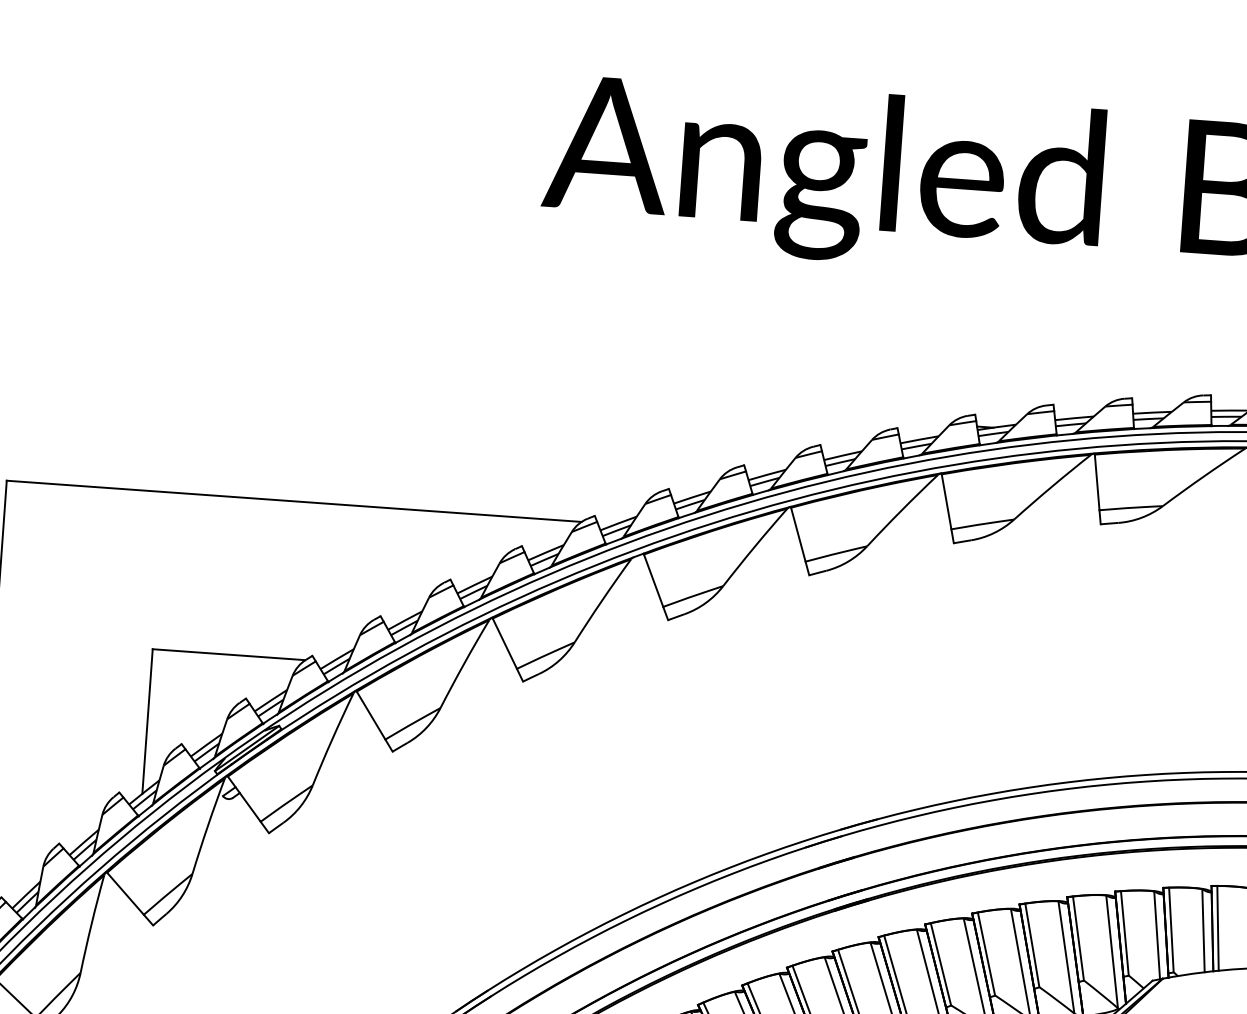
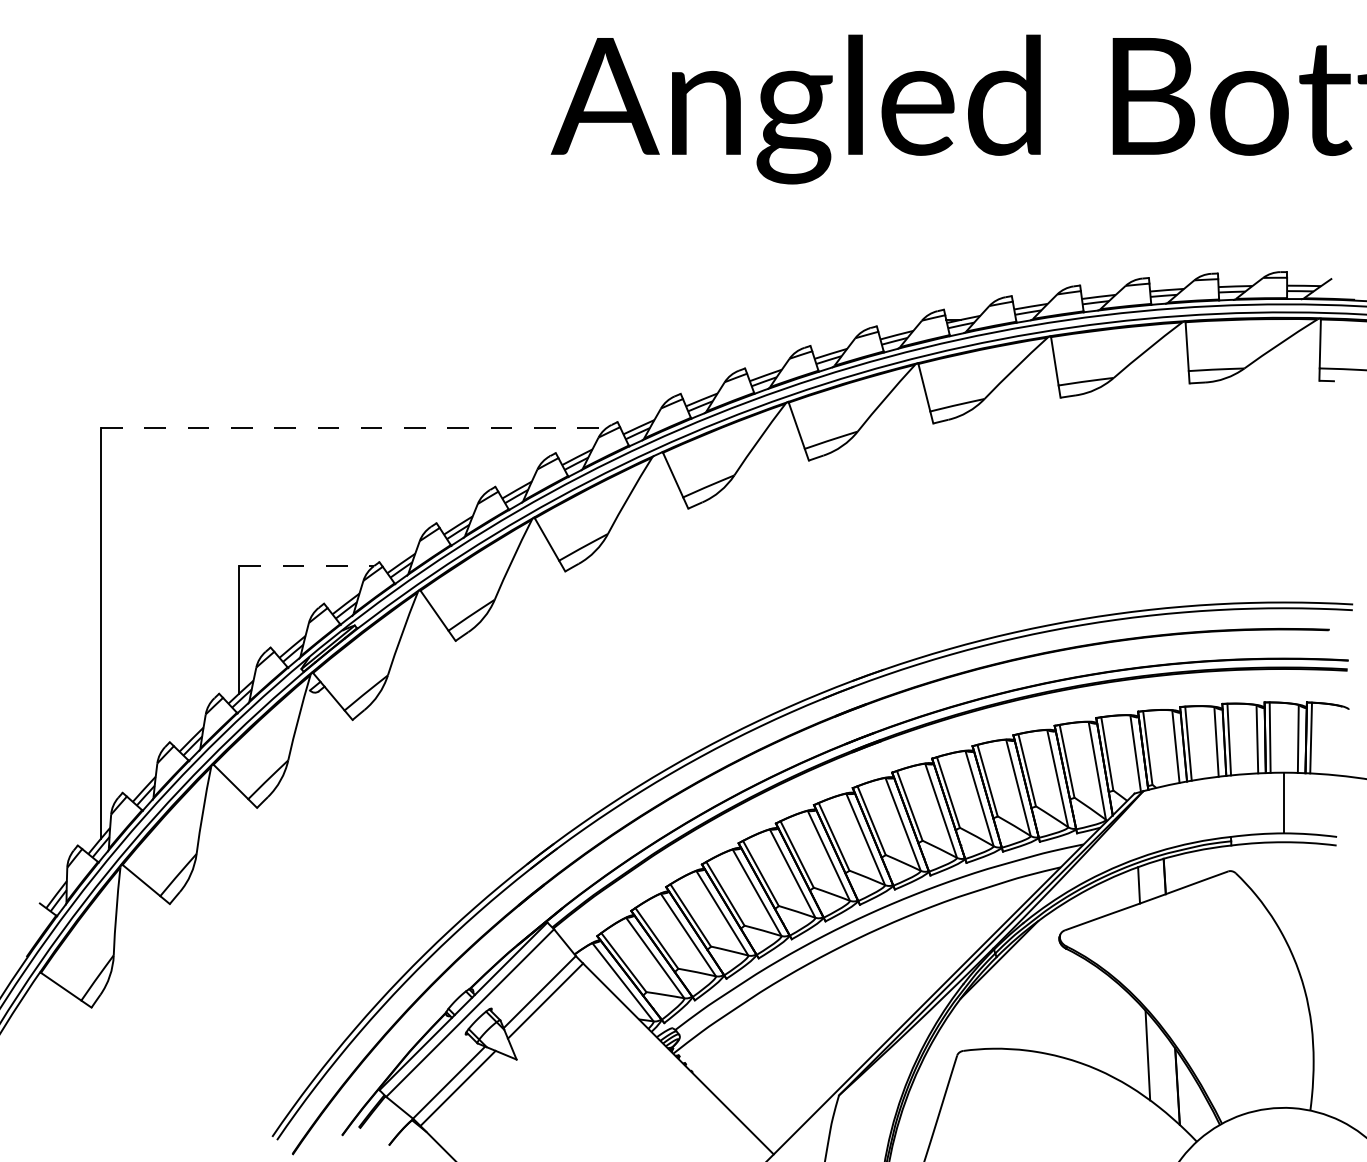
line: (293, 501) -> (353, 428), solid -> dashed
line: (230, 654) -> (307, 566), solid -> dashed

